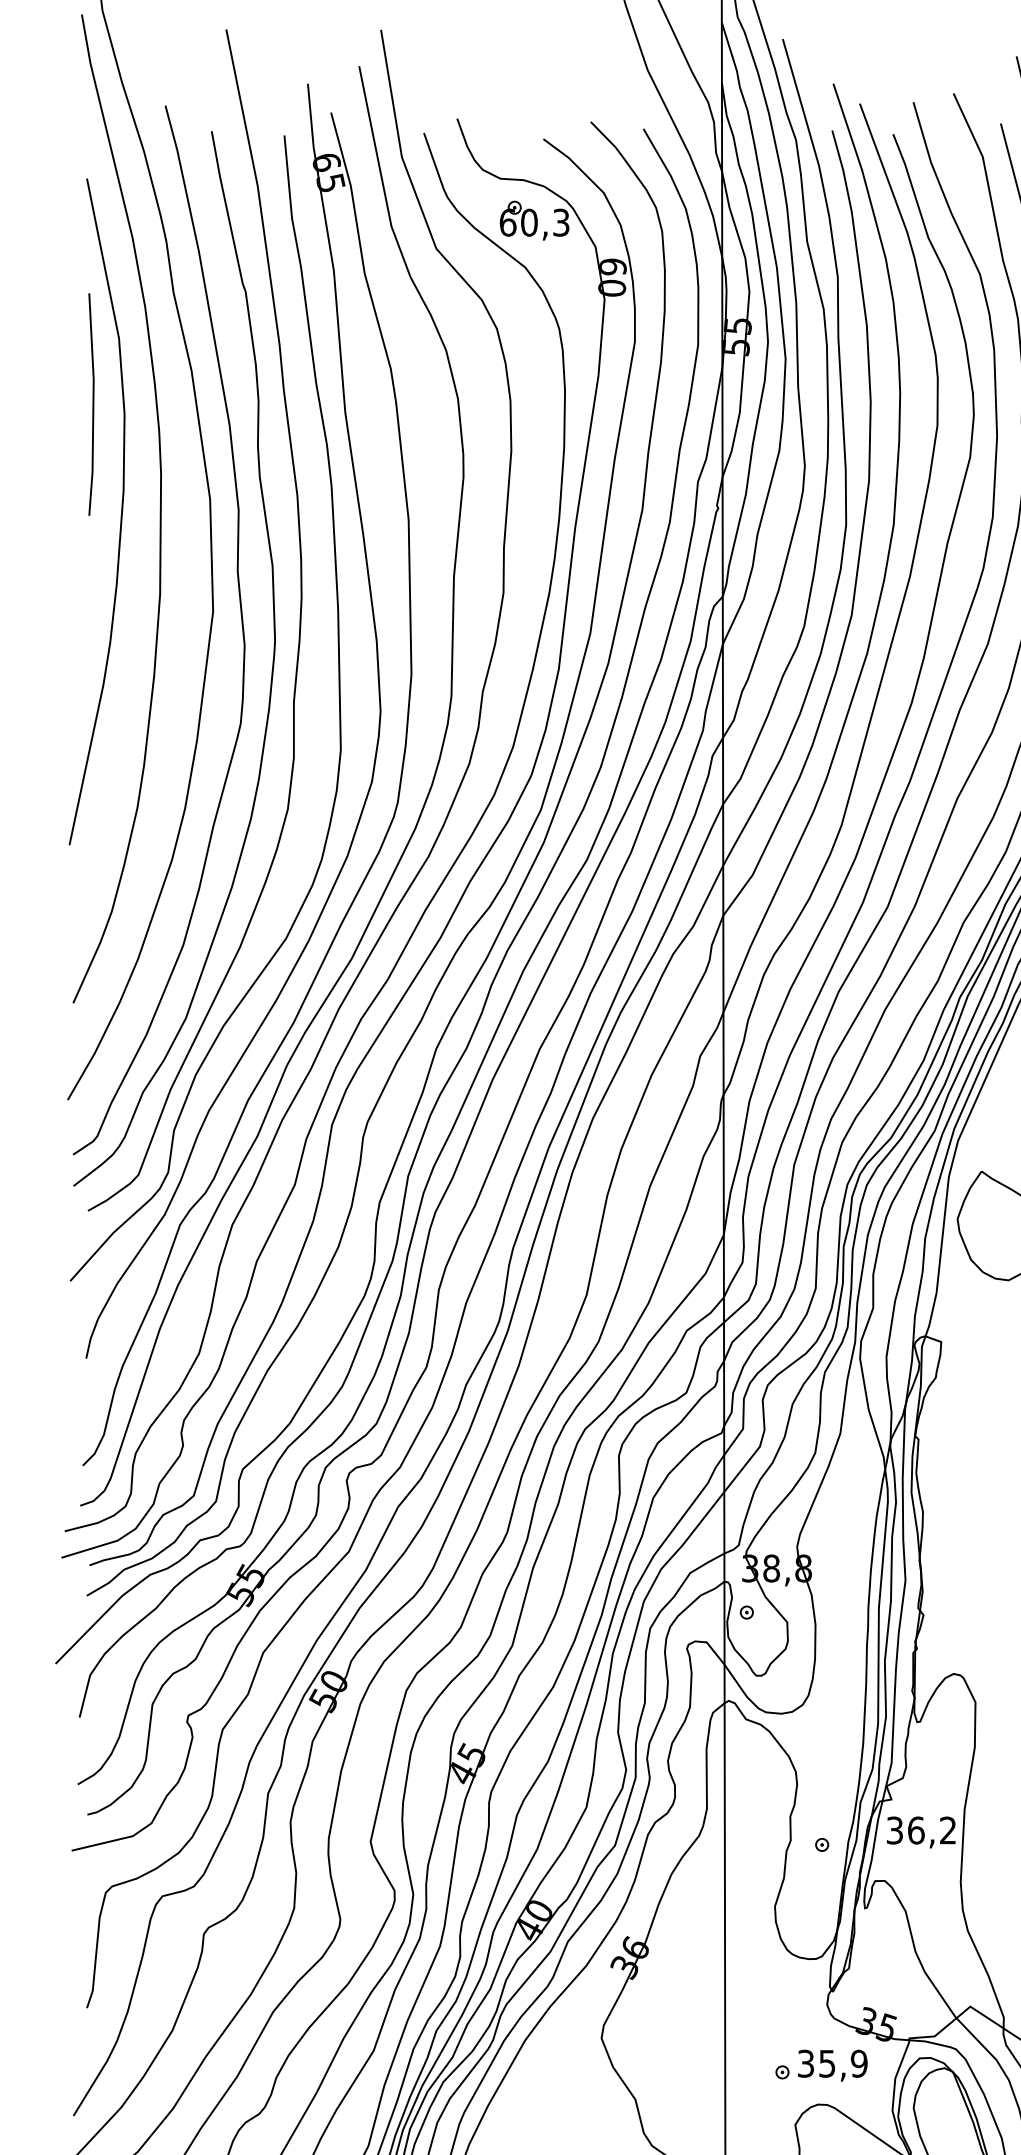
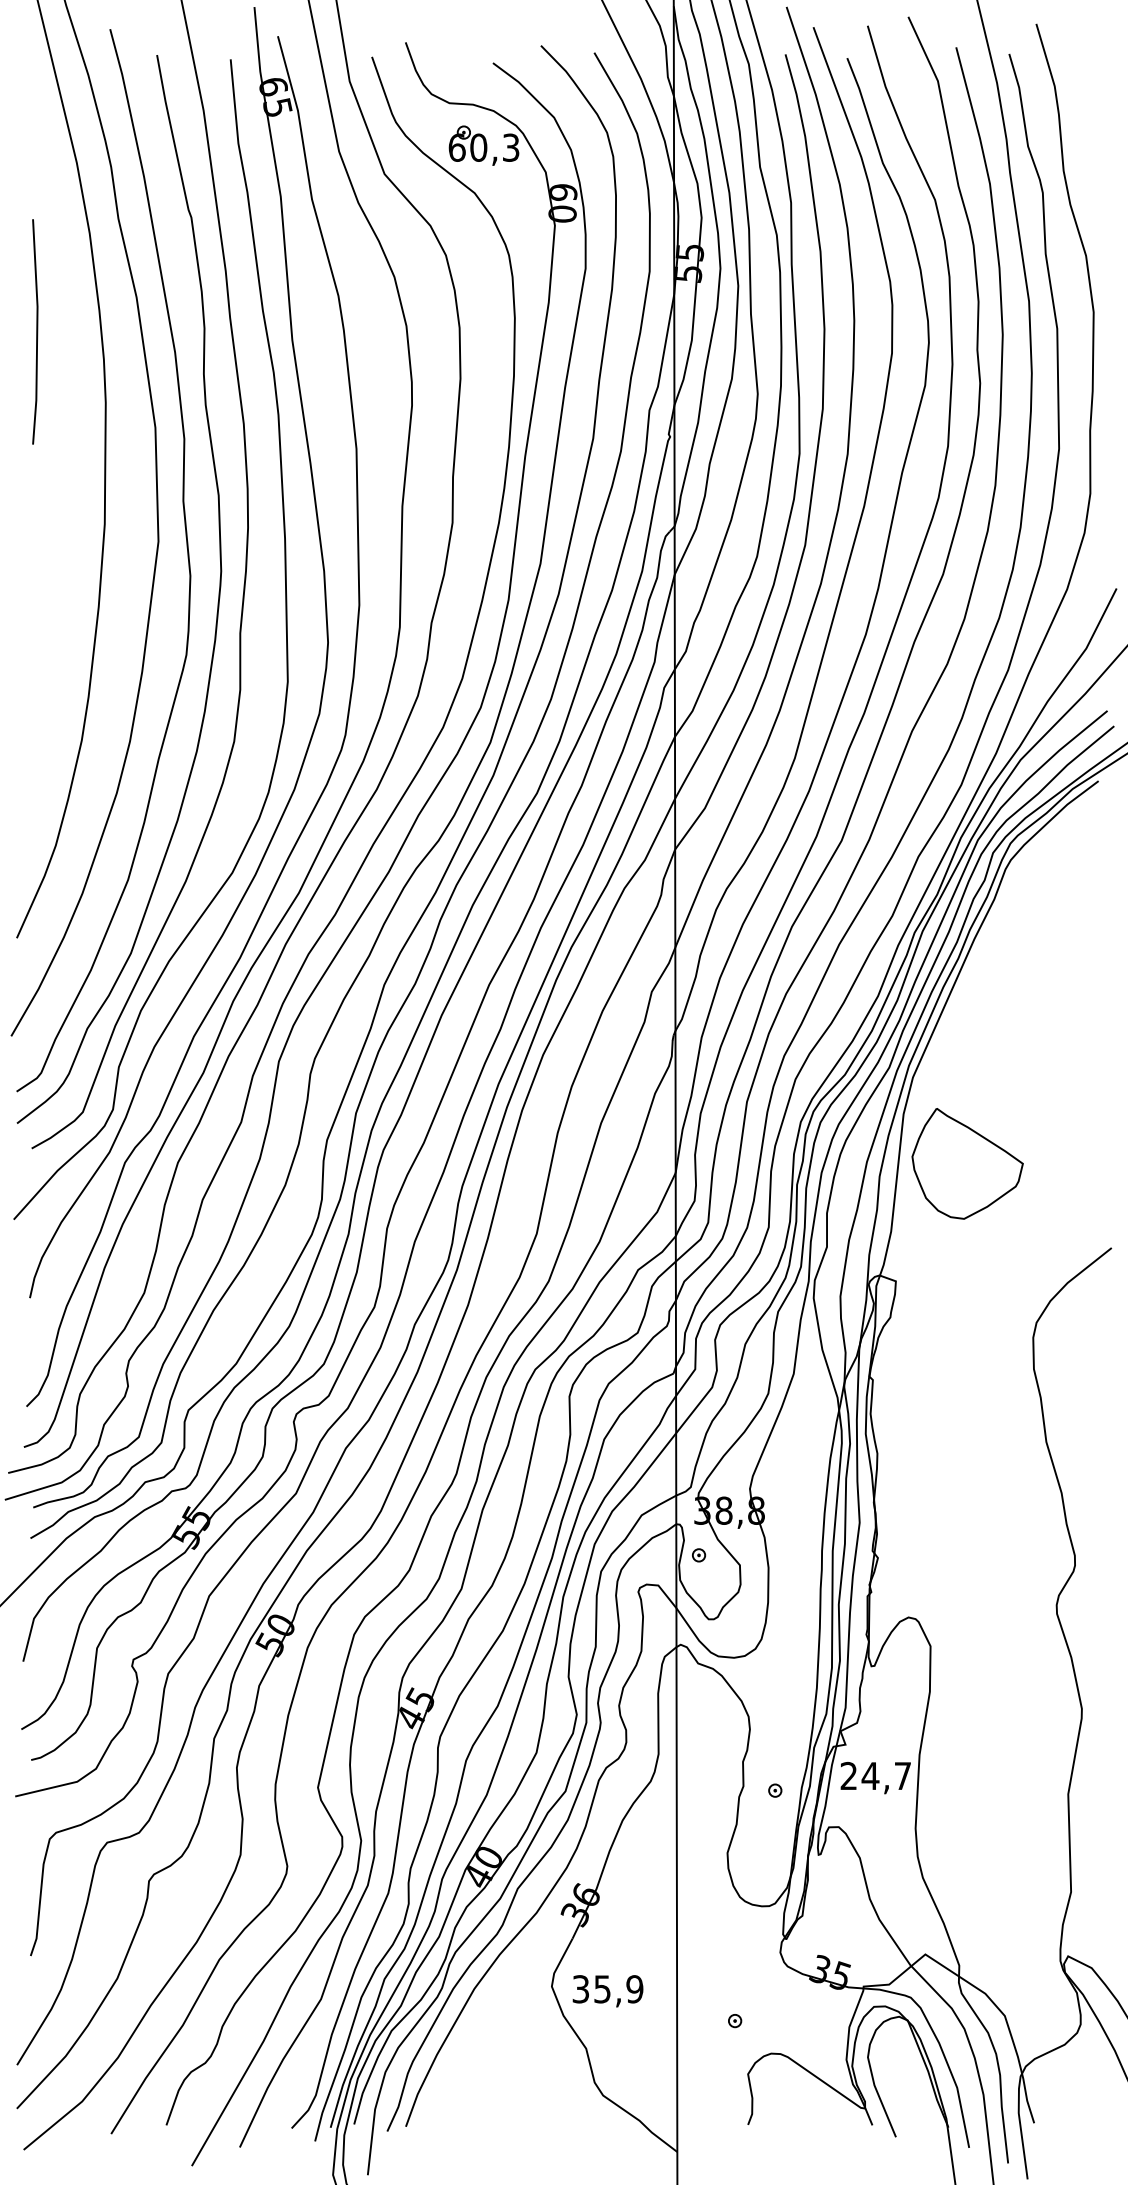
curve: (120, 517) -> (64, 446), removed
text: (921, 1829) -> (875, 1775), 36,2 -> 24,7
text: (832, 2065) -> (607, 1991), moved

